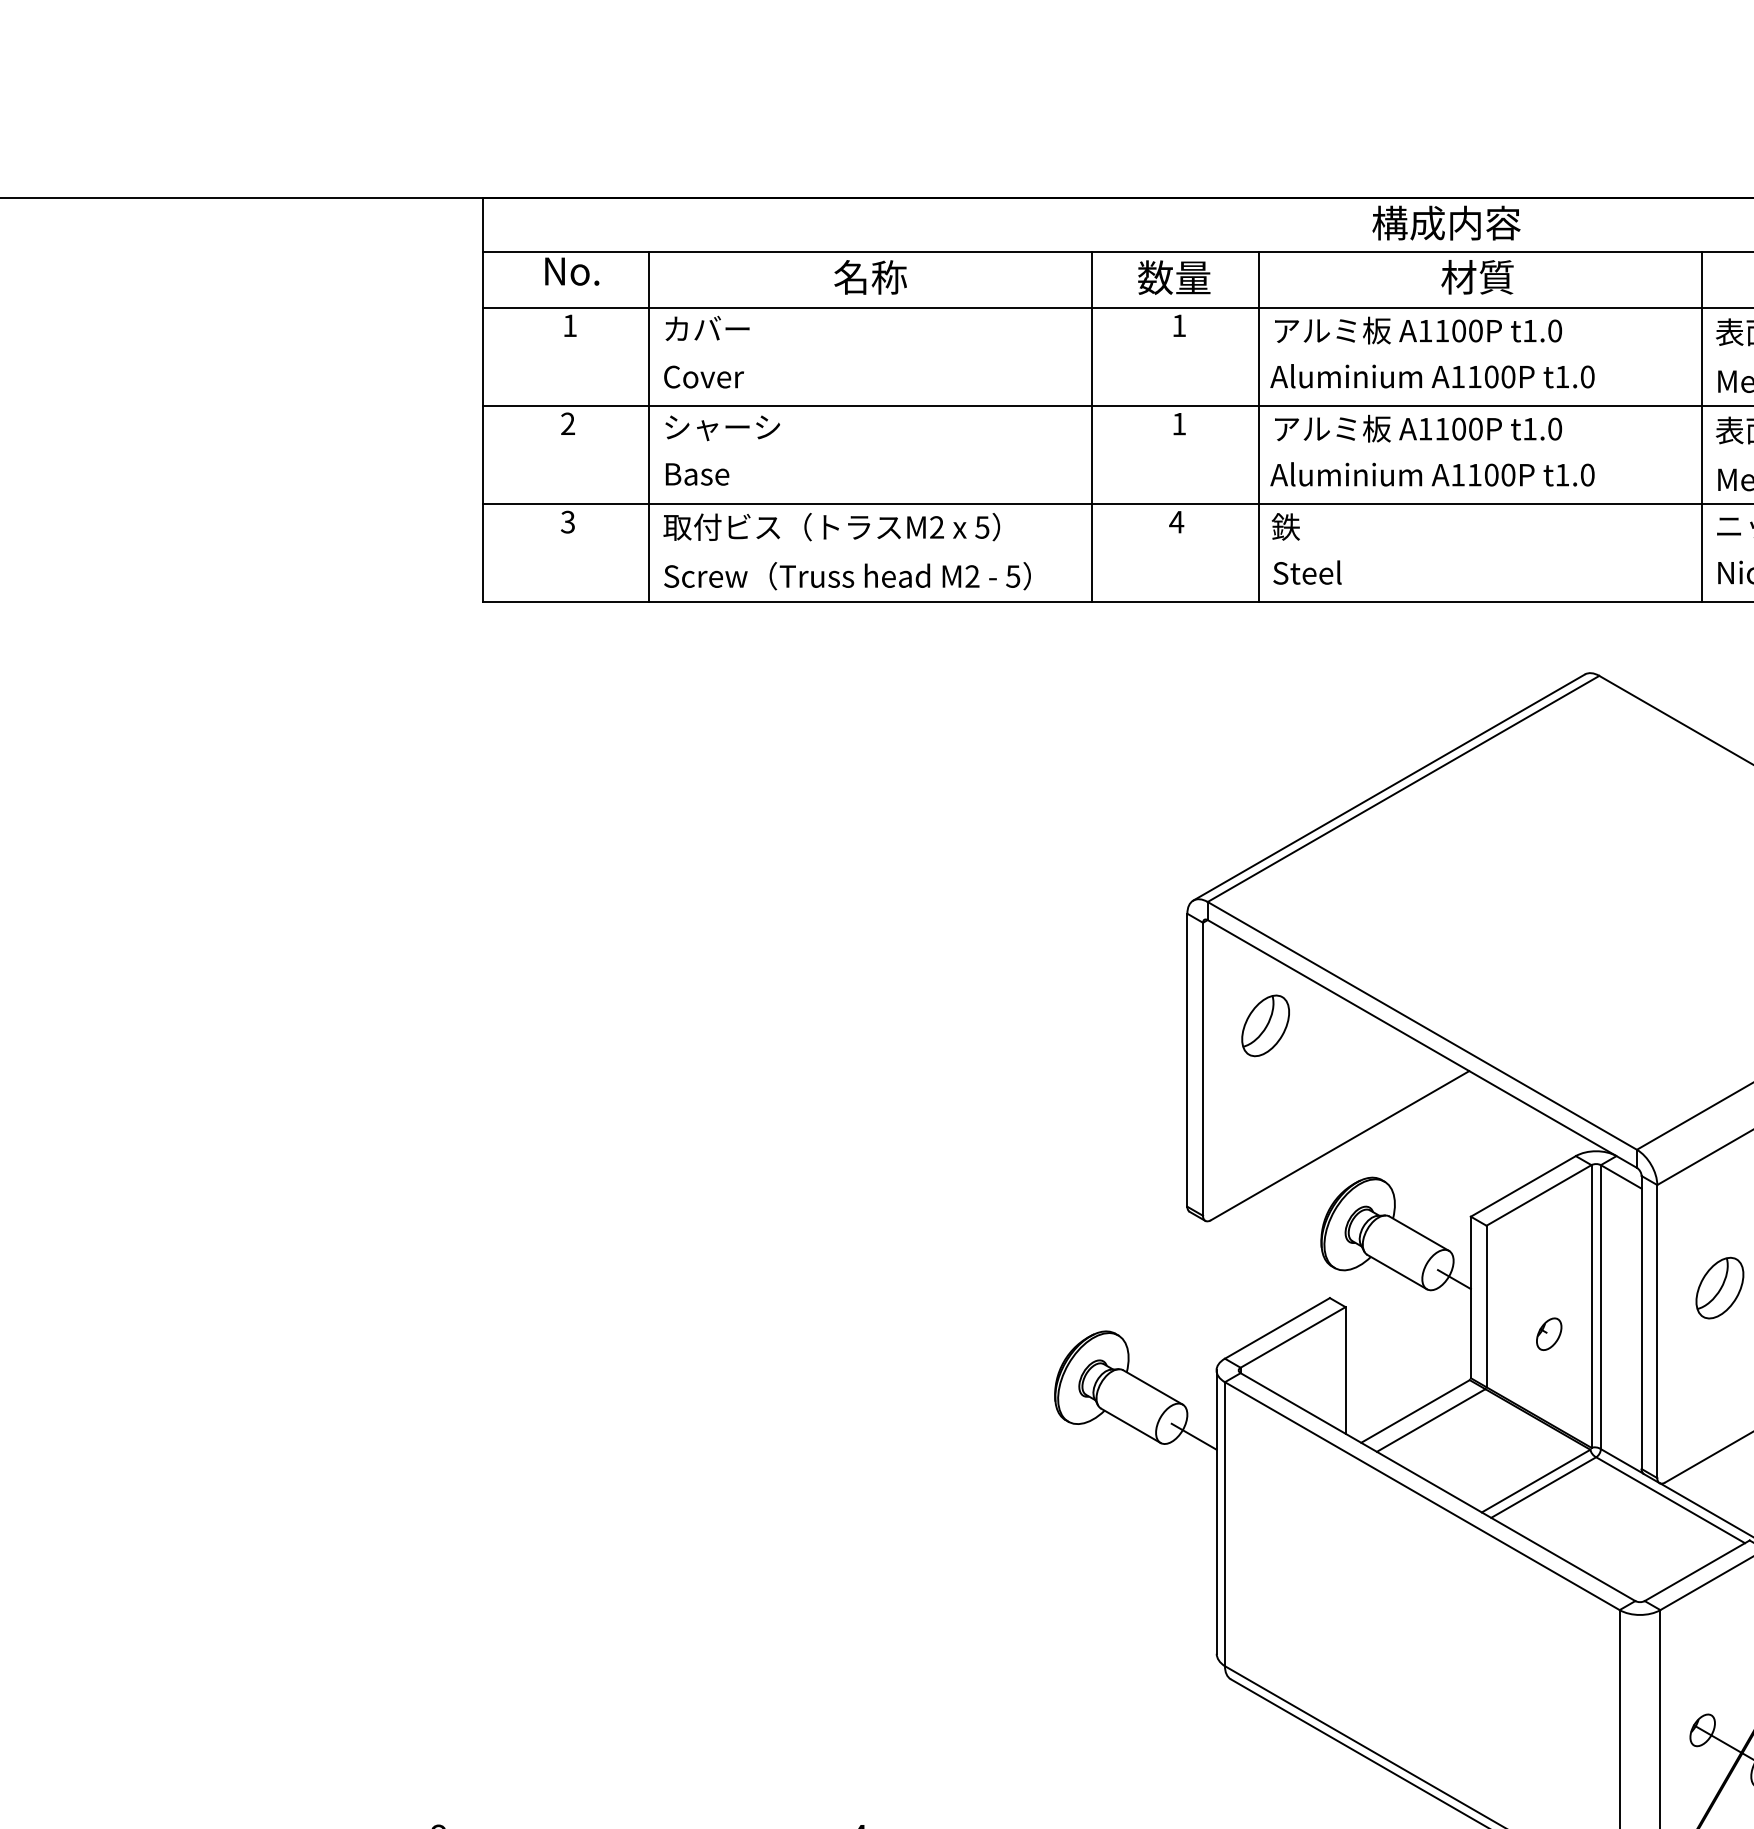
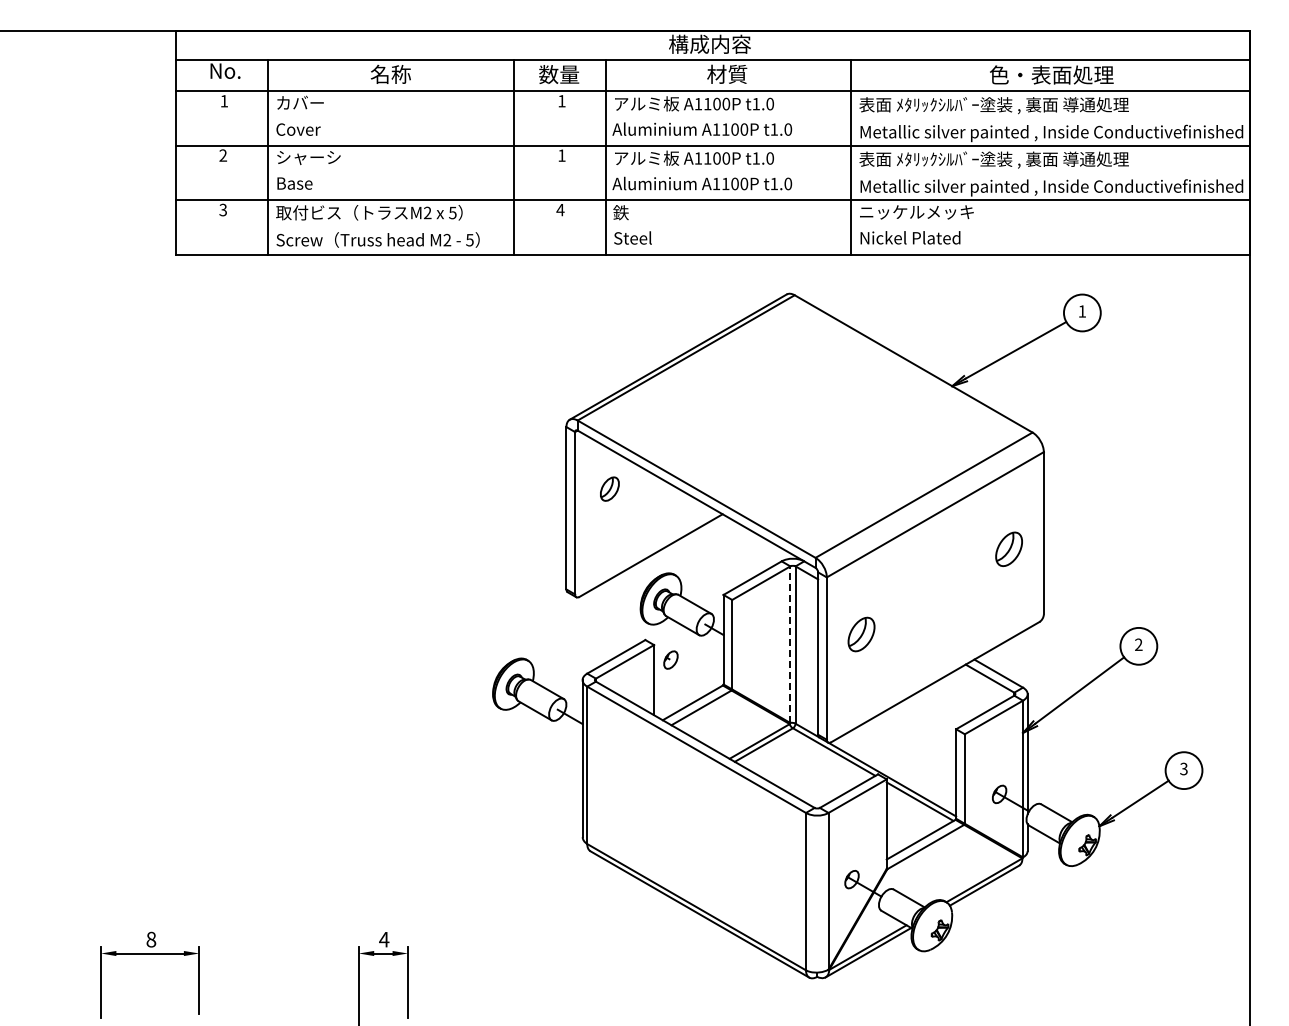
part: (1265, 1024) -> (609, 488), size x0.7
line: (1591, 1306) -> (790, 644), solid -> dashed
part: (1548, 1333) -> (670, 659), moved

